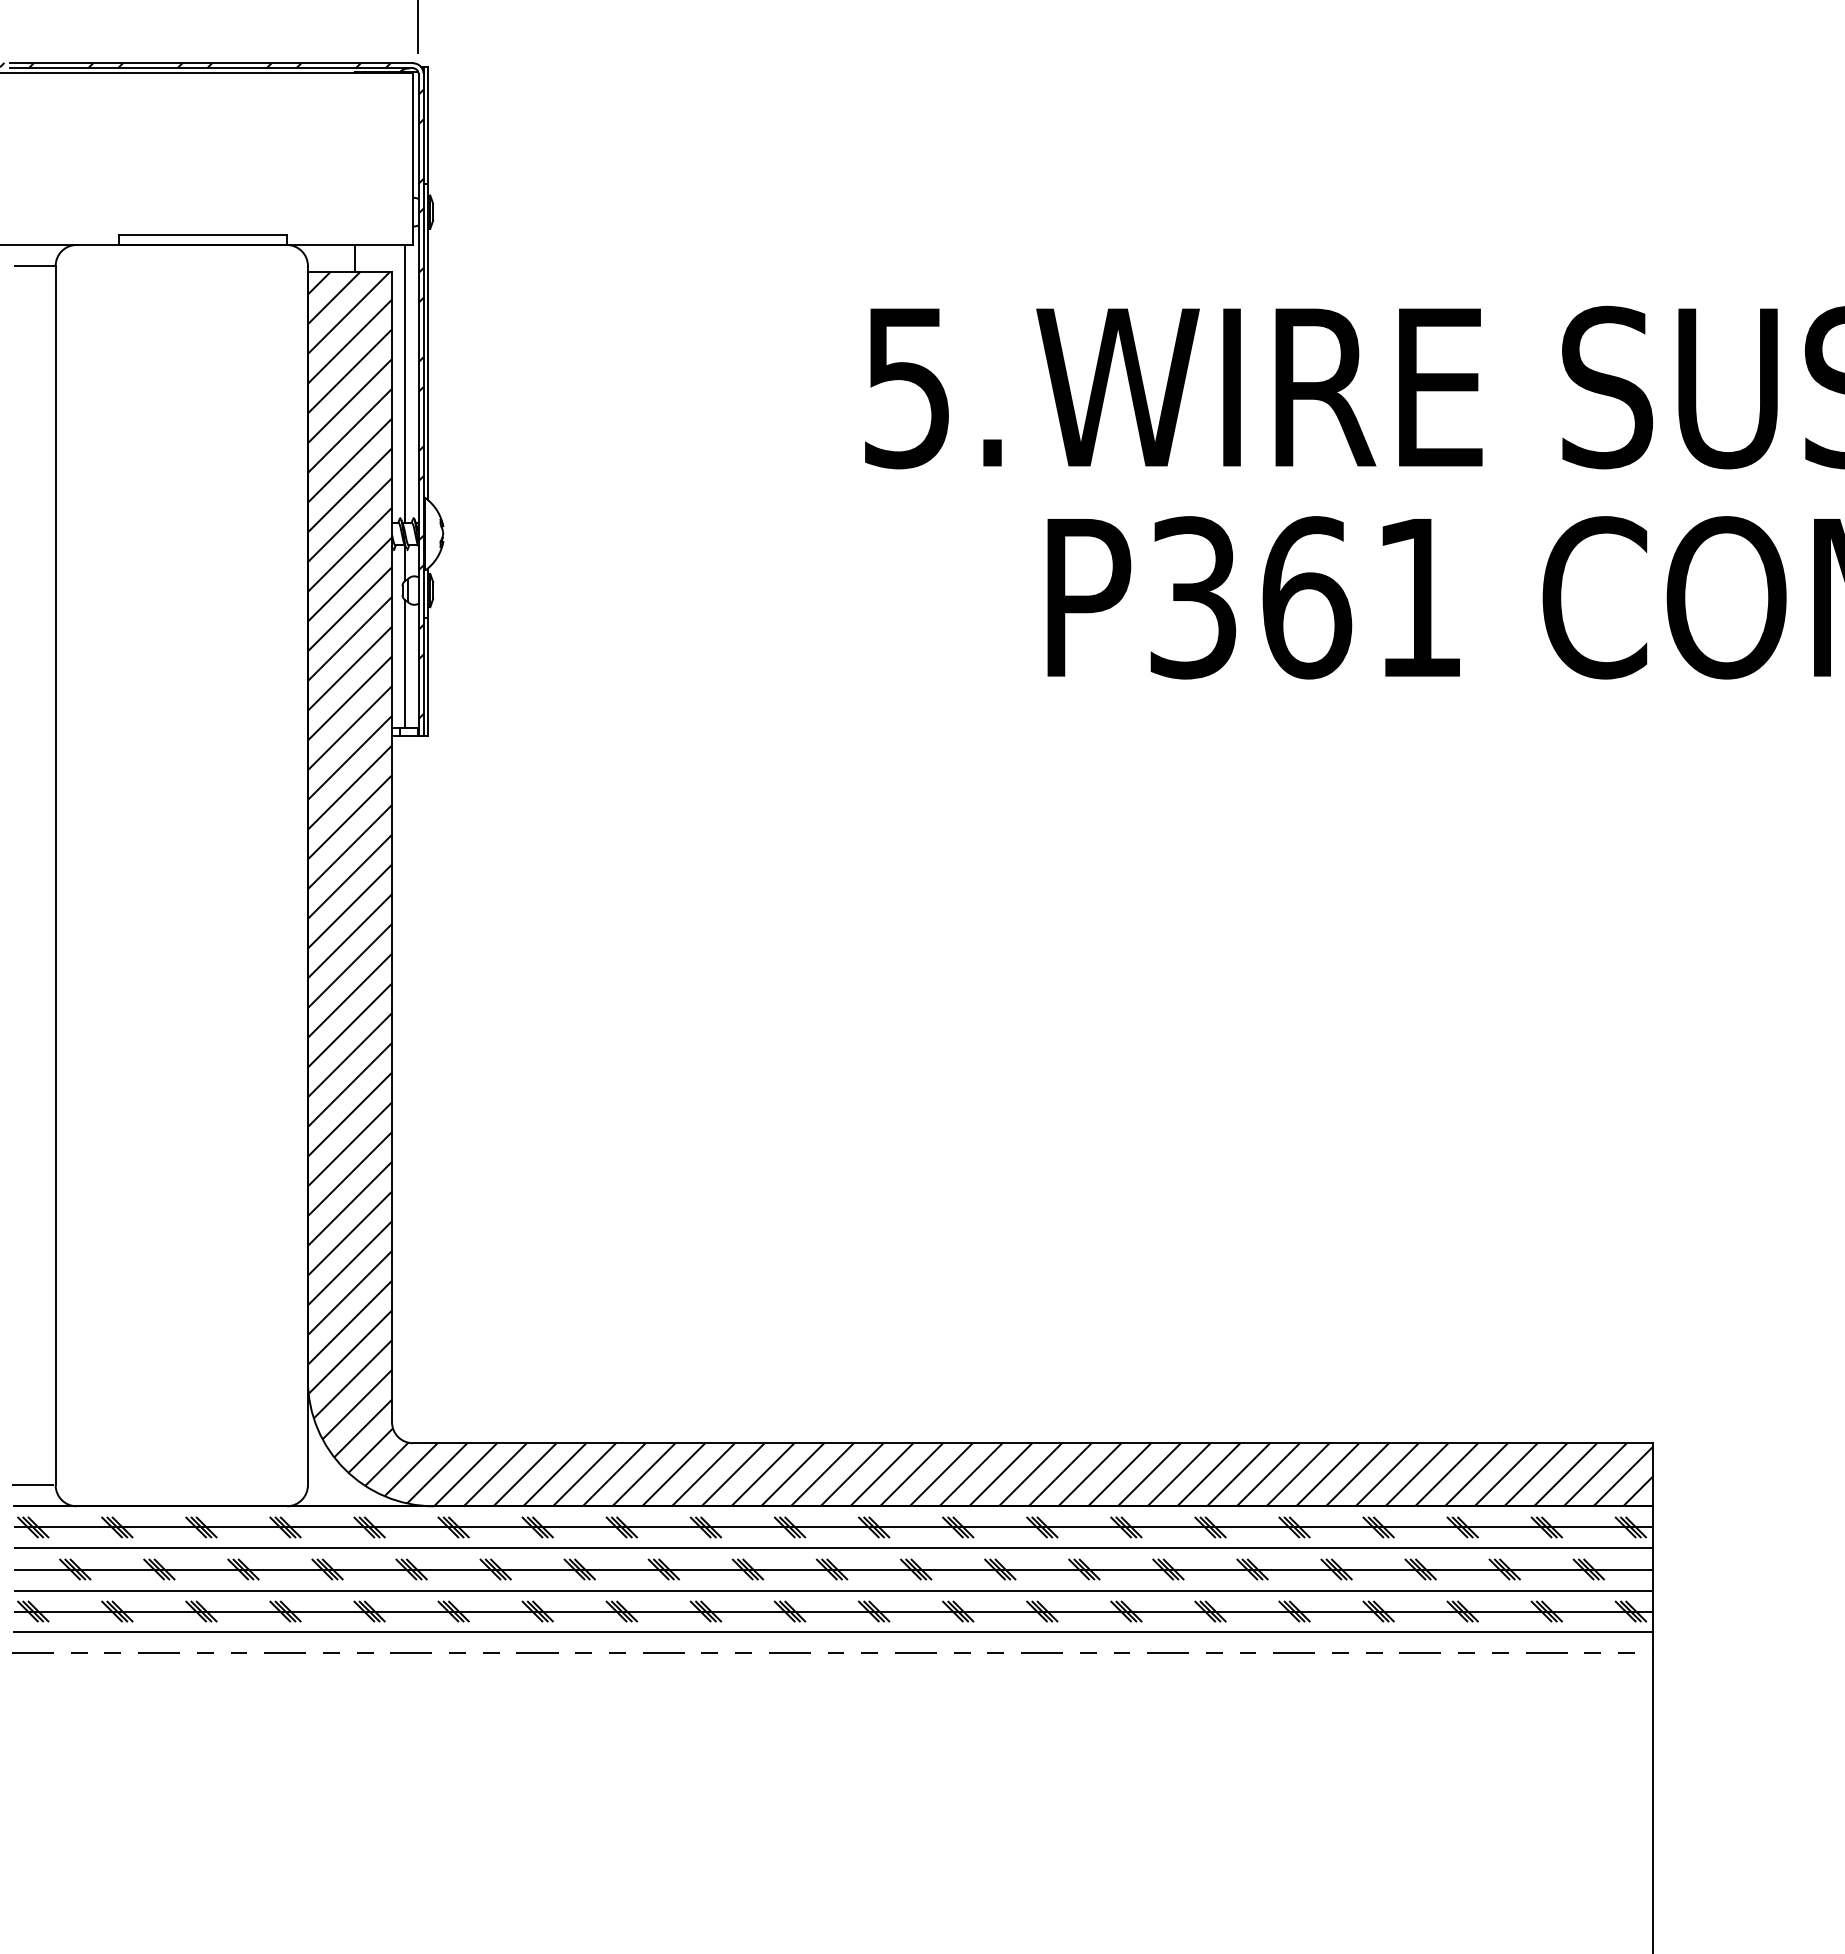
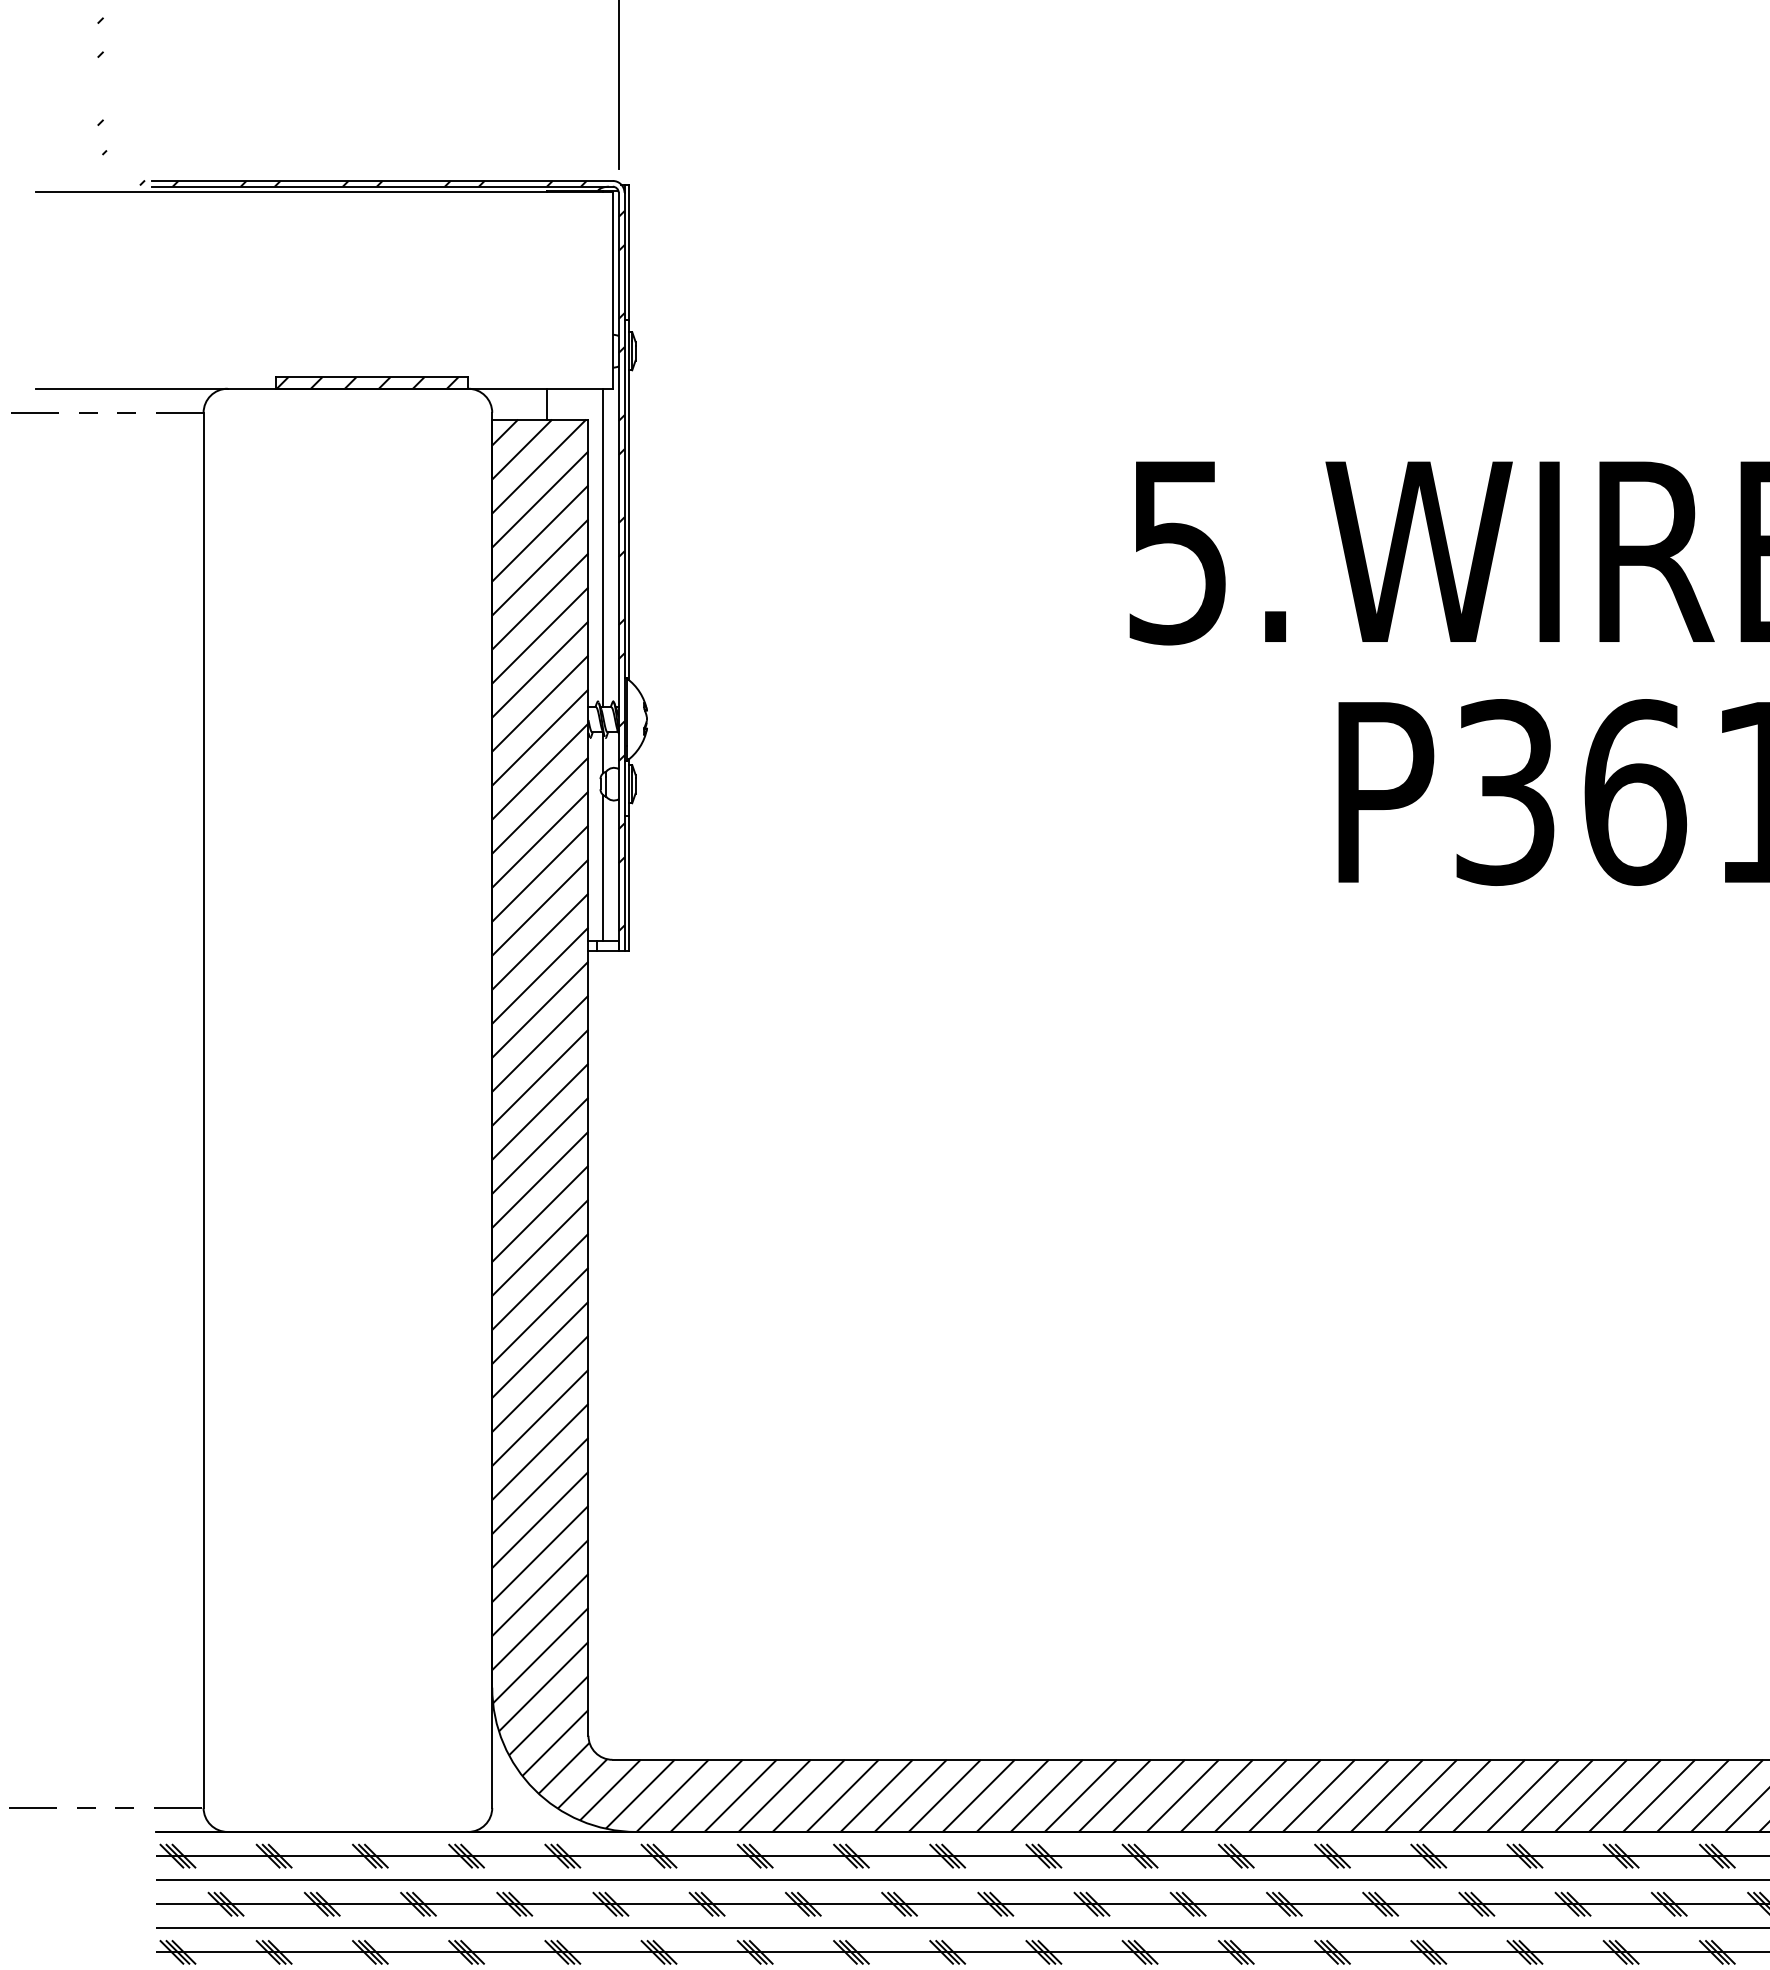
hatch: (198, 239) -> (367, 382), added

